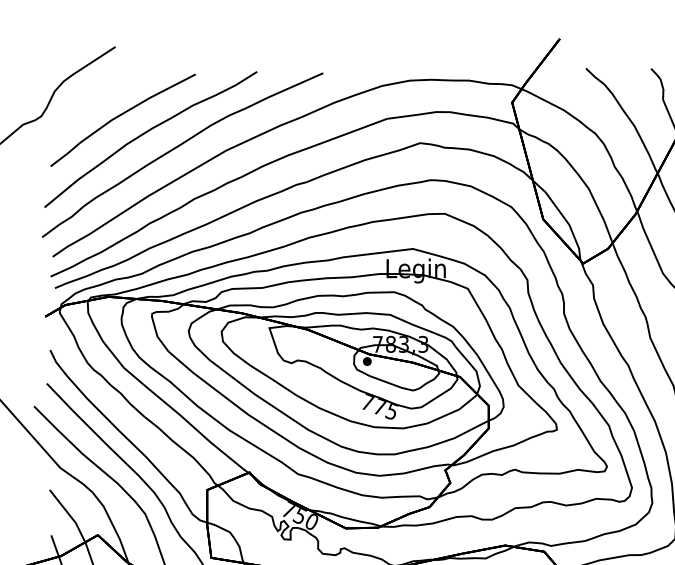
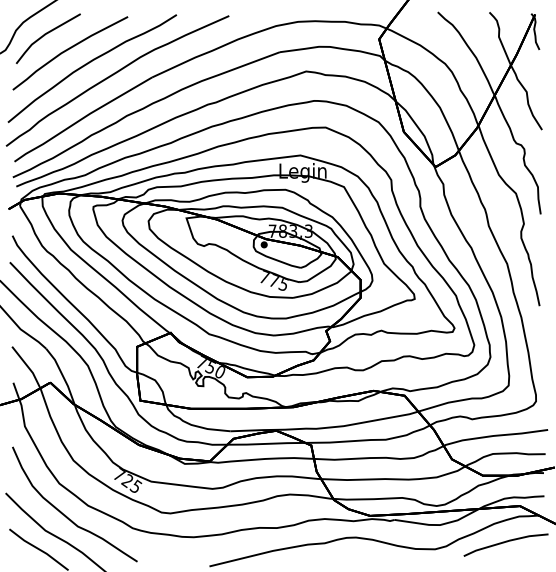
line: (91, 97) -> (45, 35), added

